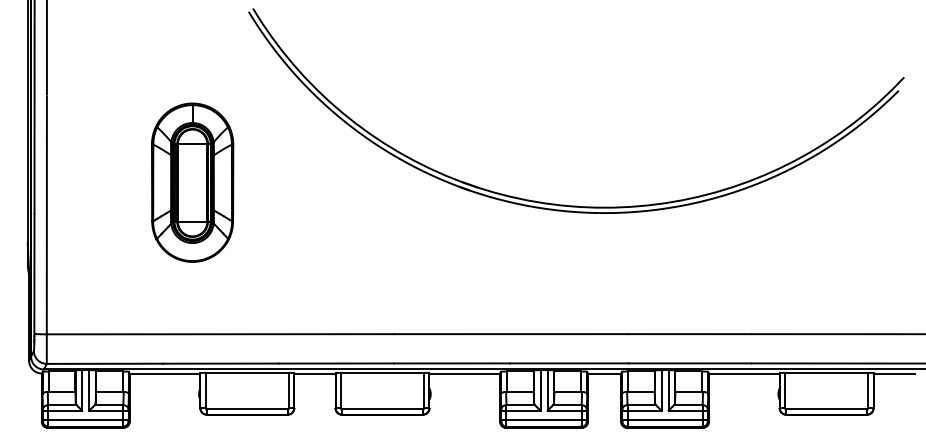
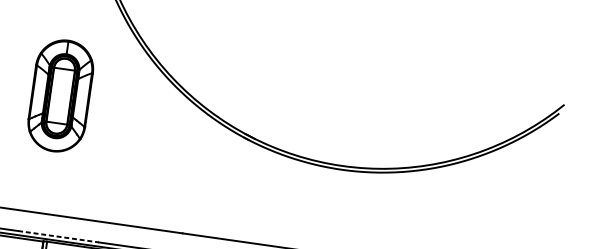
part: (192, 182) -> (60, 95), moved
line: (220, 363) -> (58, 236), solid -> dashed

